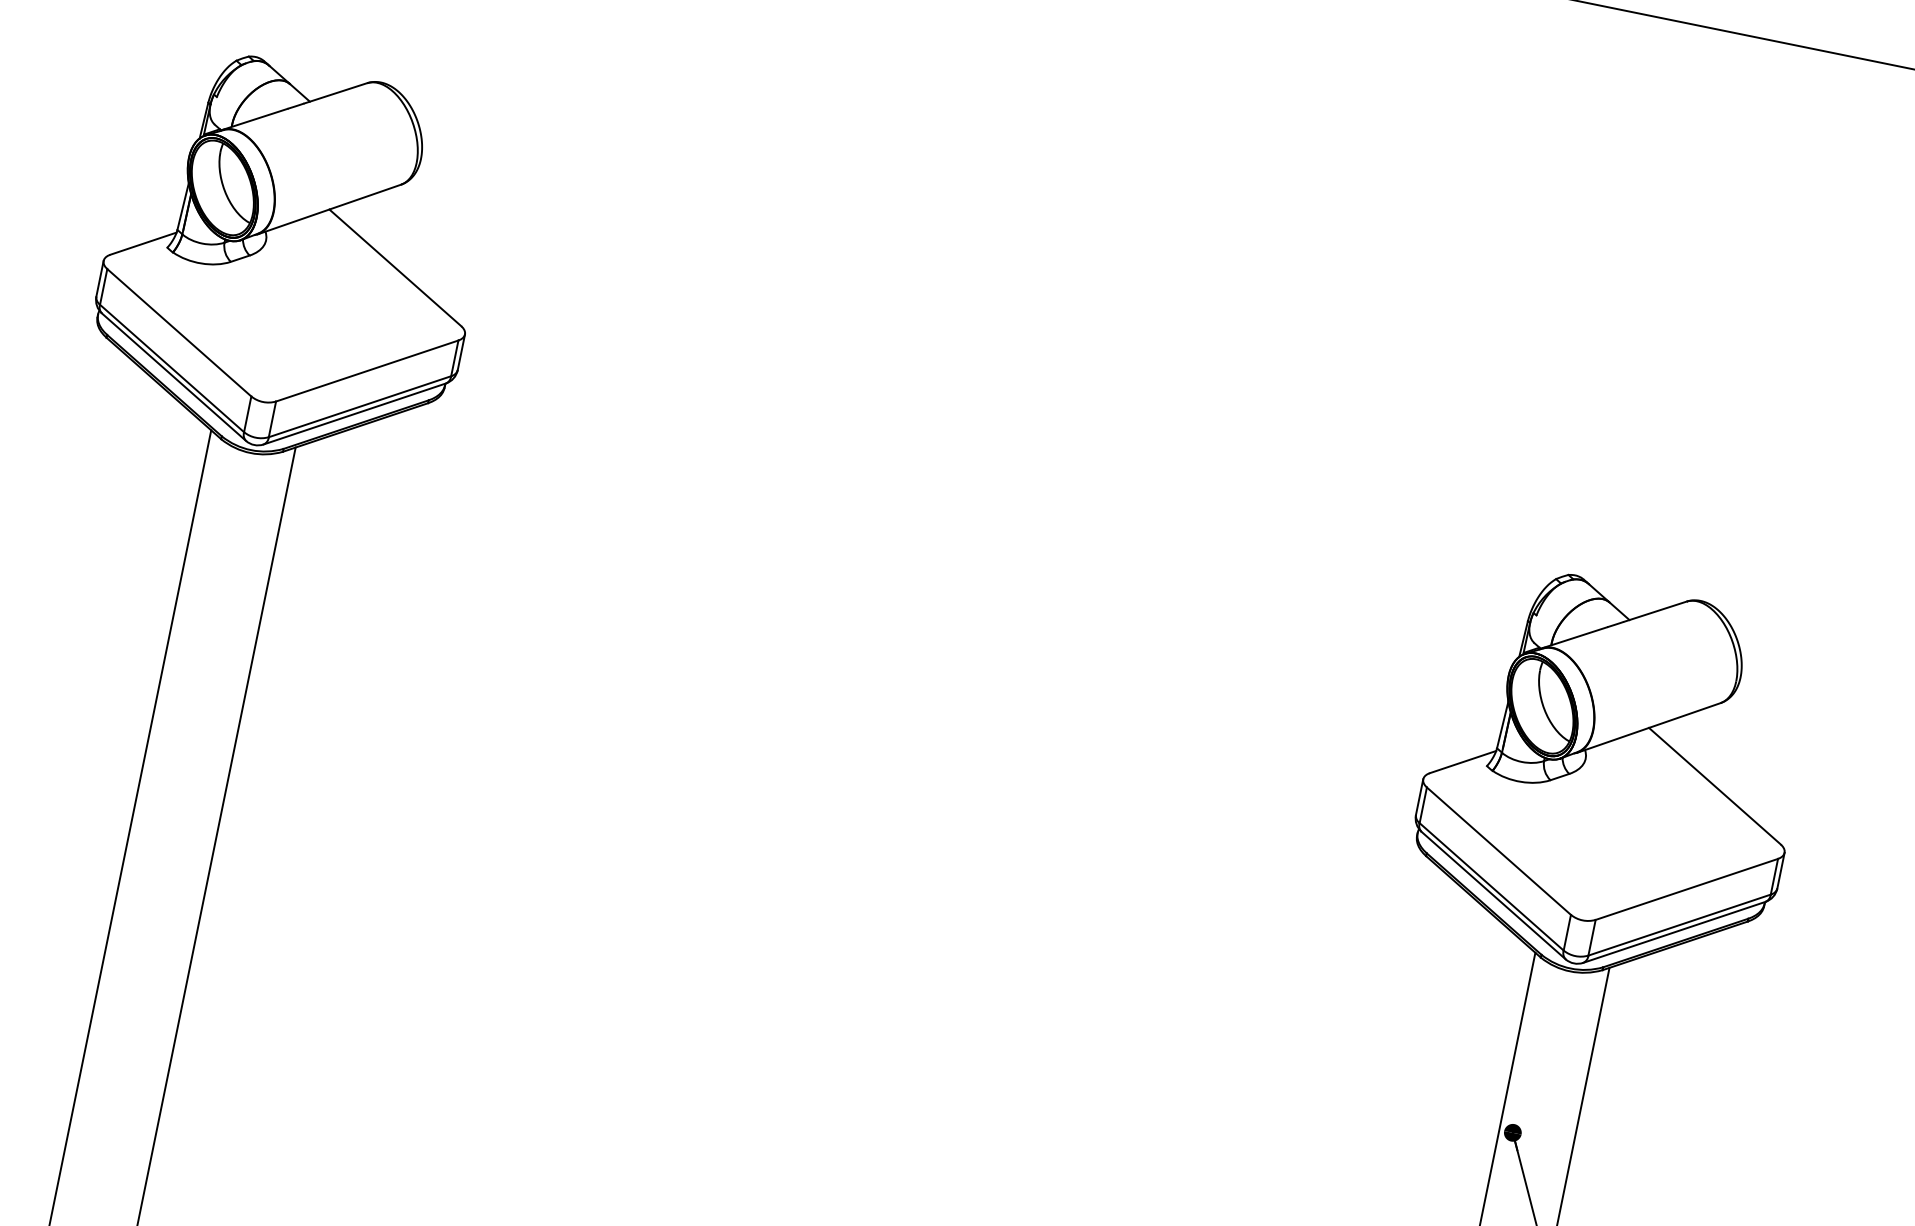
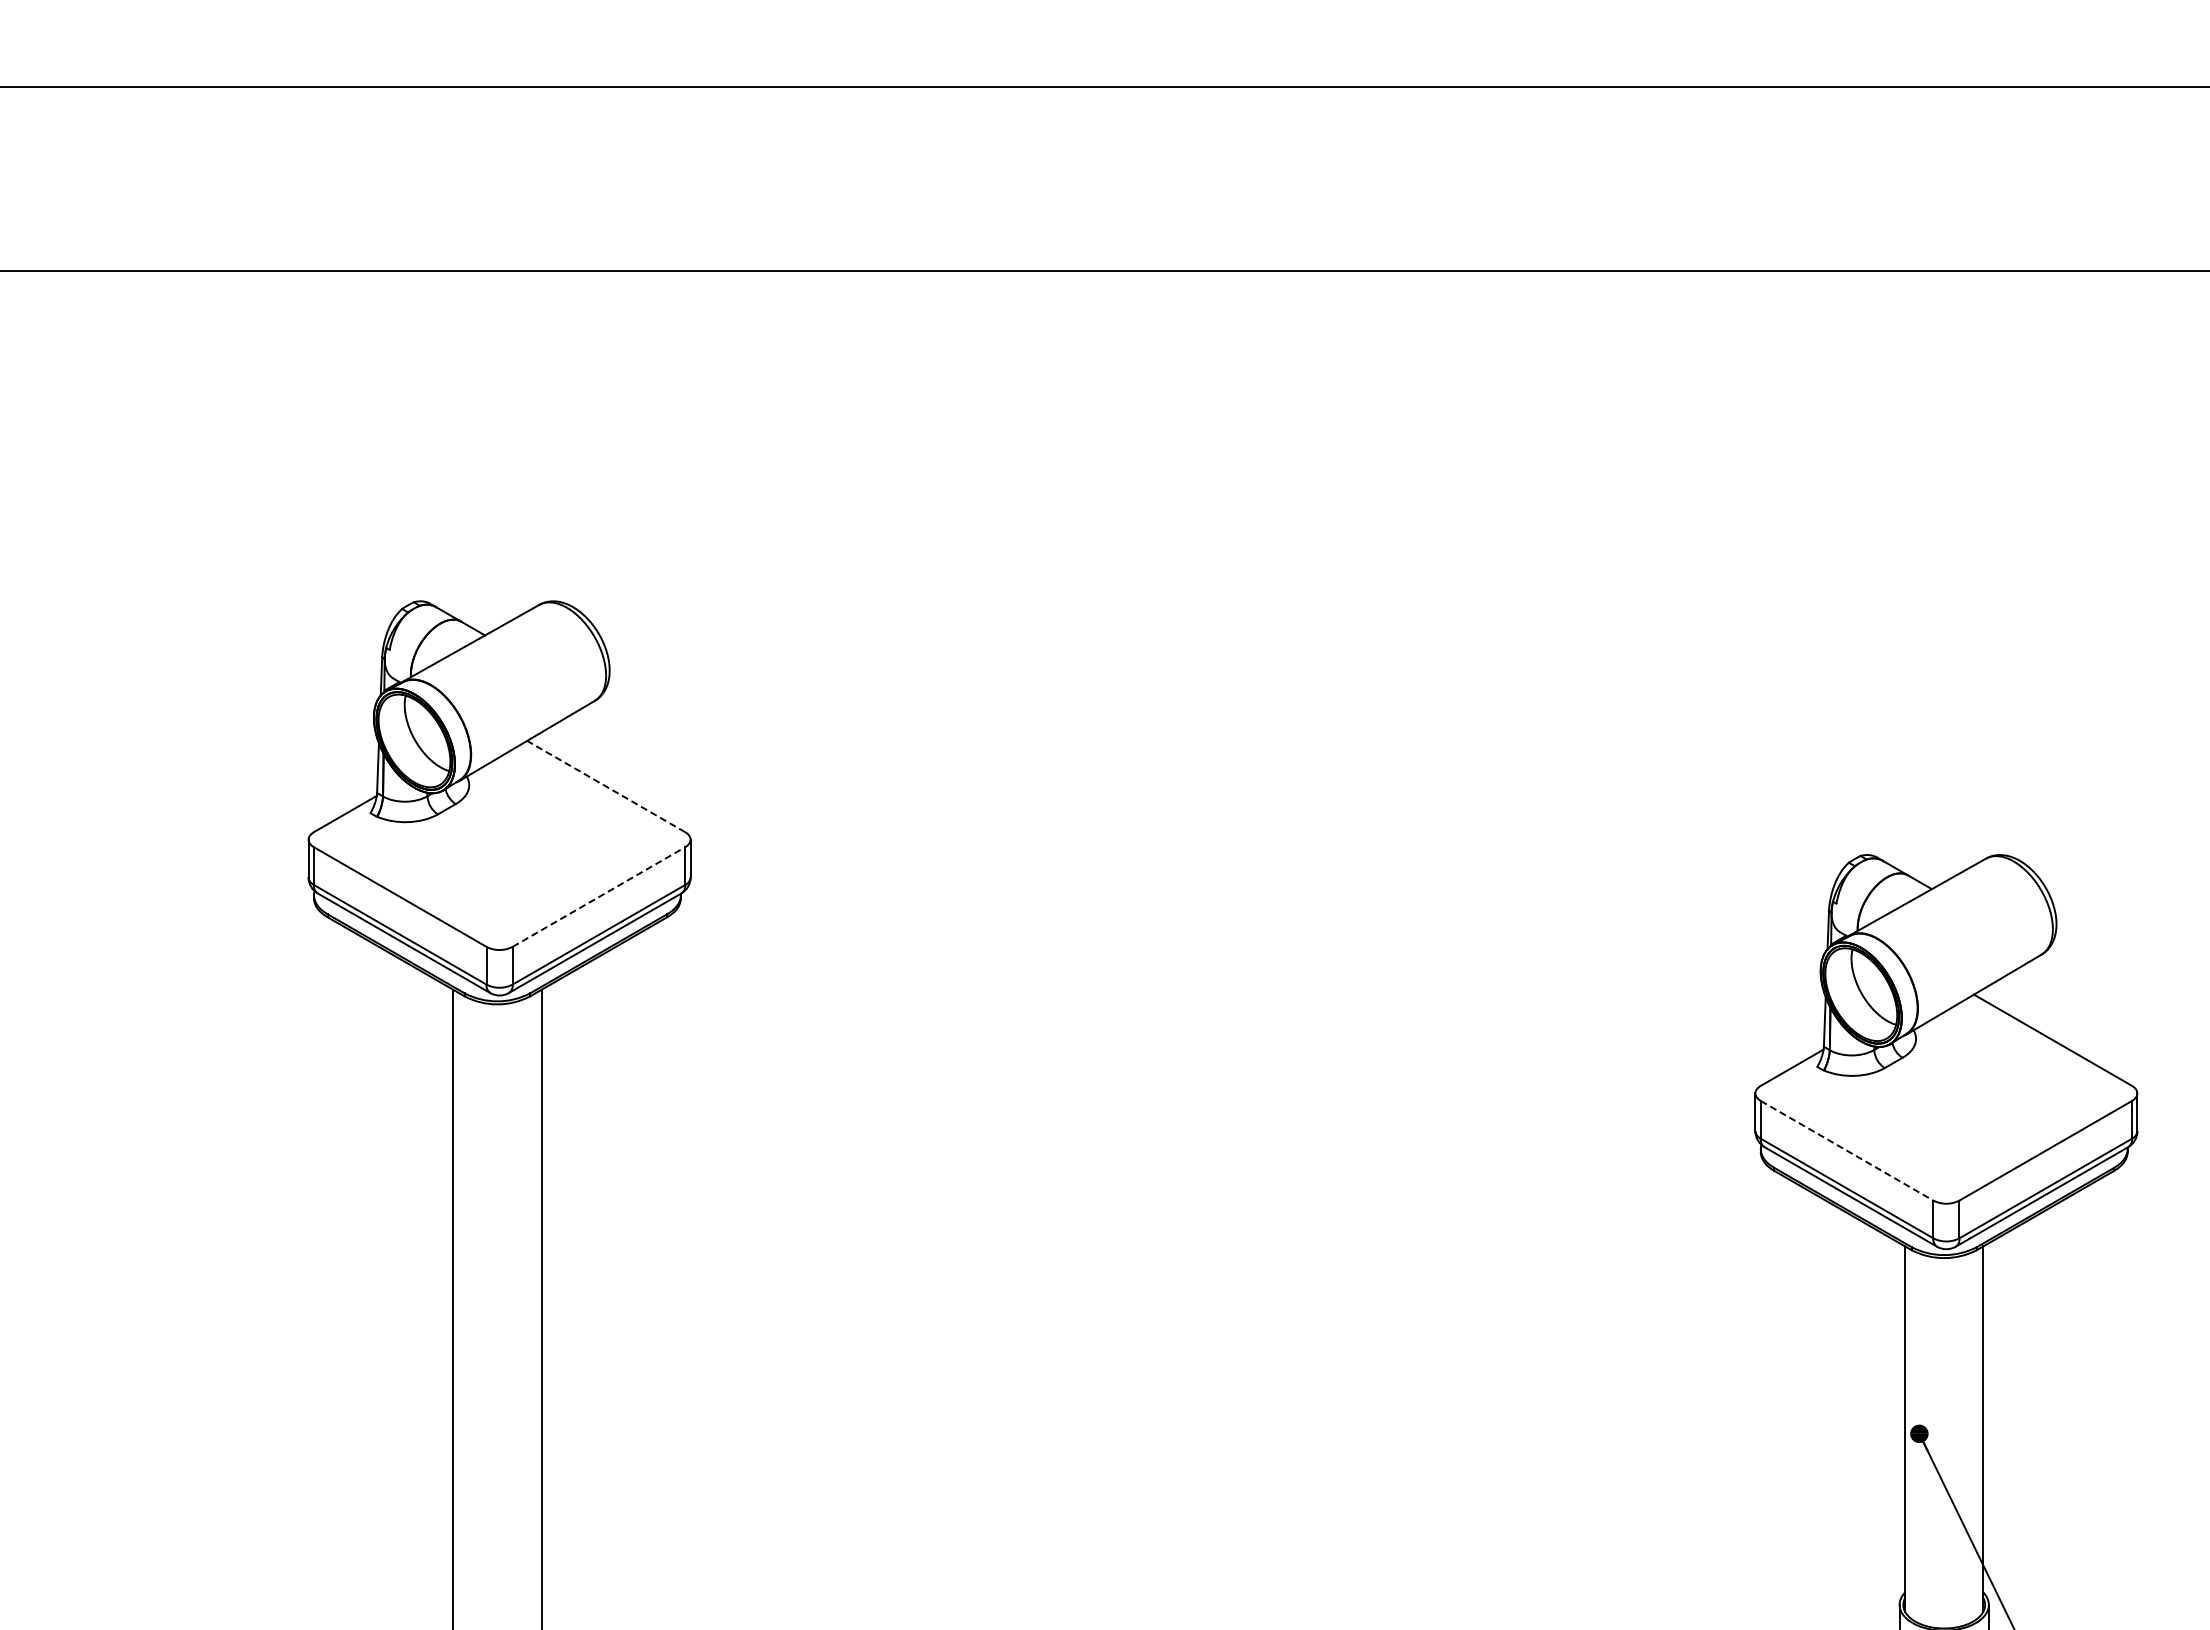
line: (394, 267) -> (605, 786), solid -> dashed
line: (366, 371) -> (598, 897), solid -> dashed
line: (1499, 851) -> (1847, 1150), solid -> dashed

